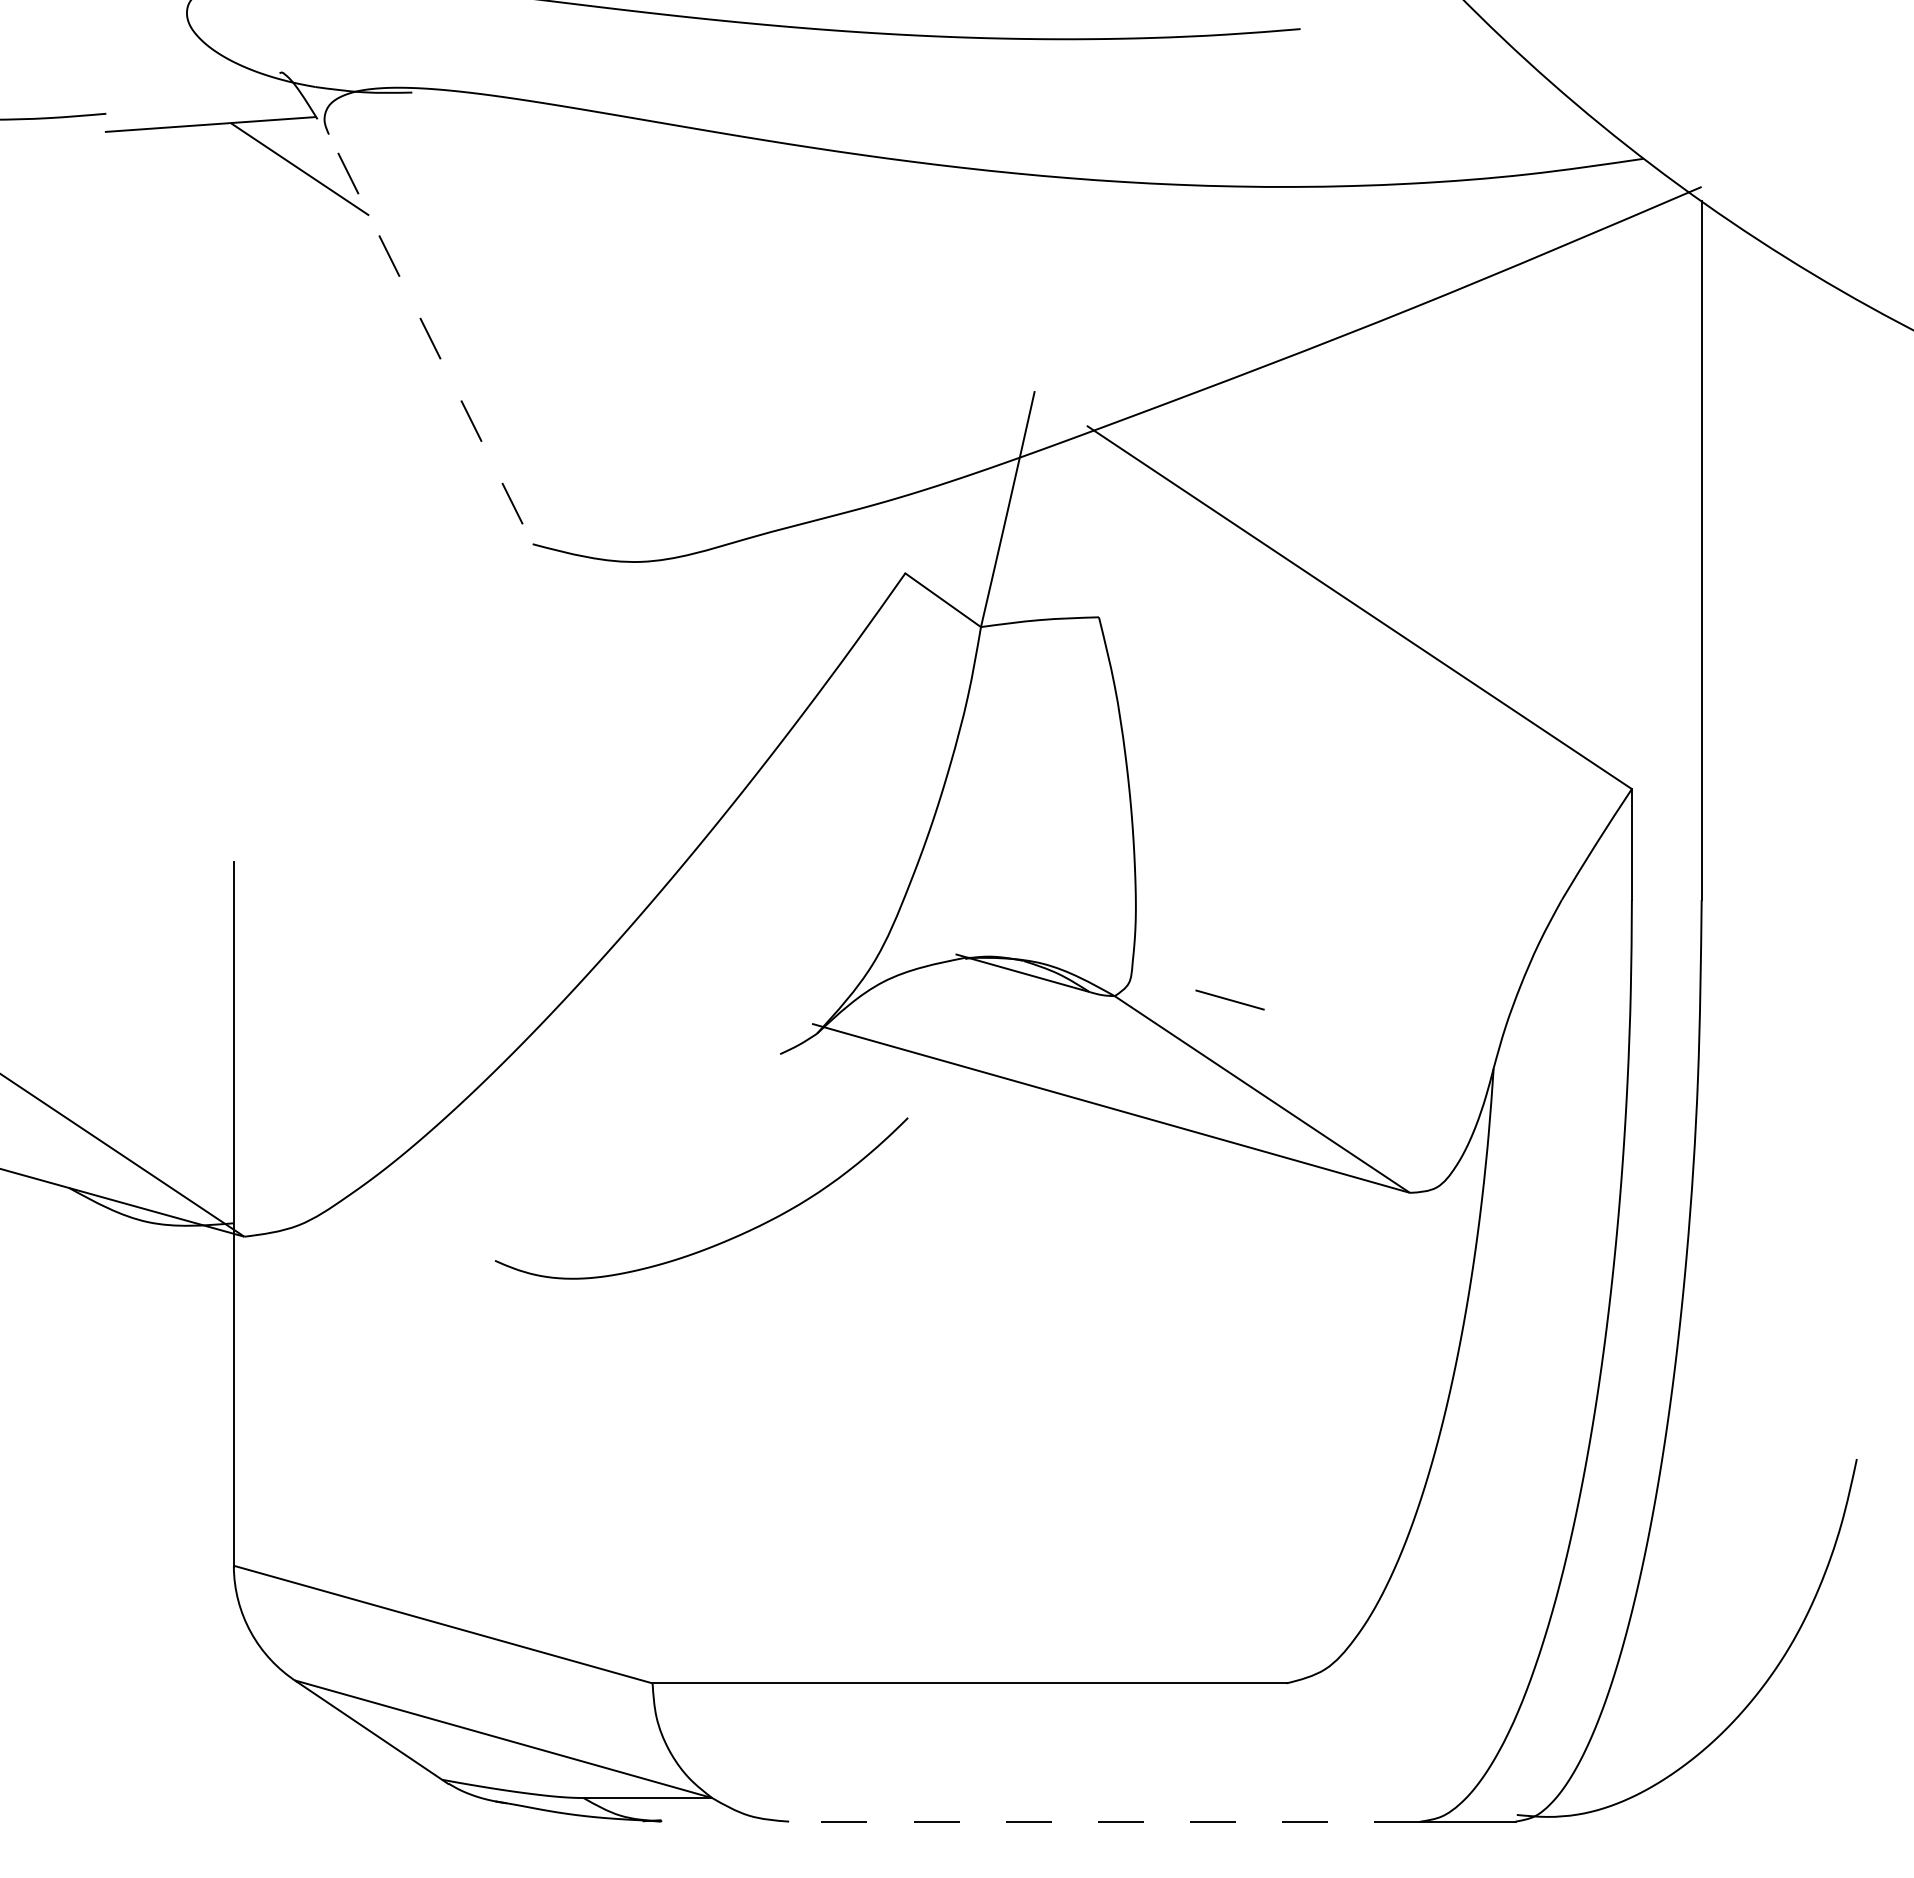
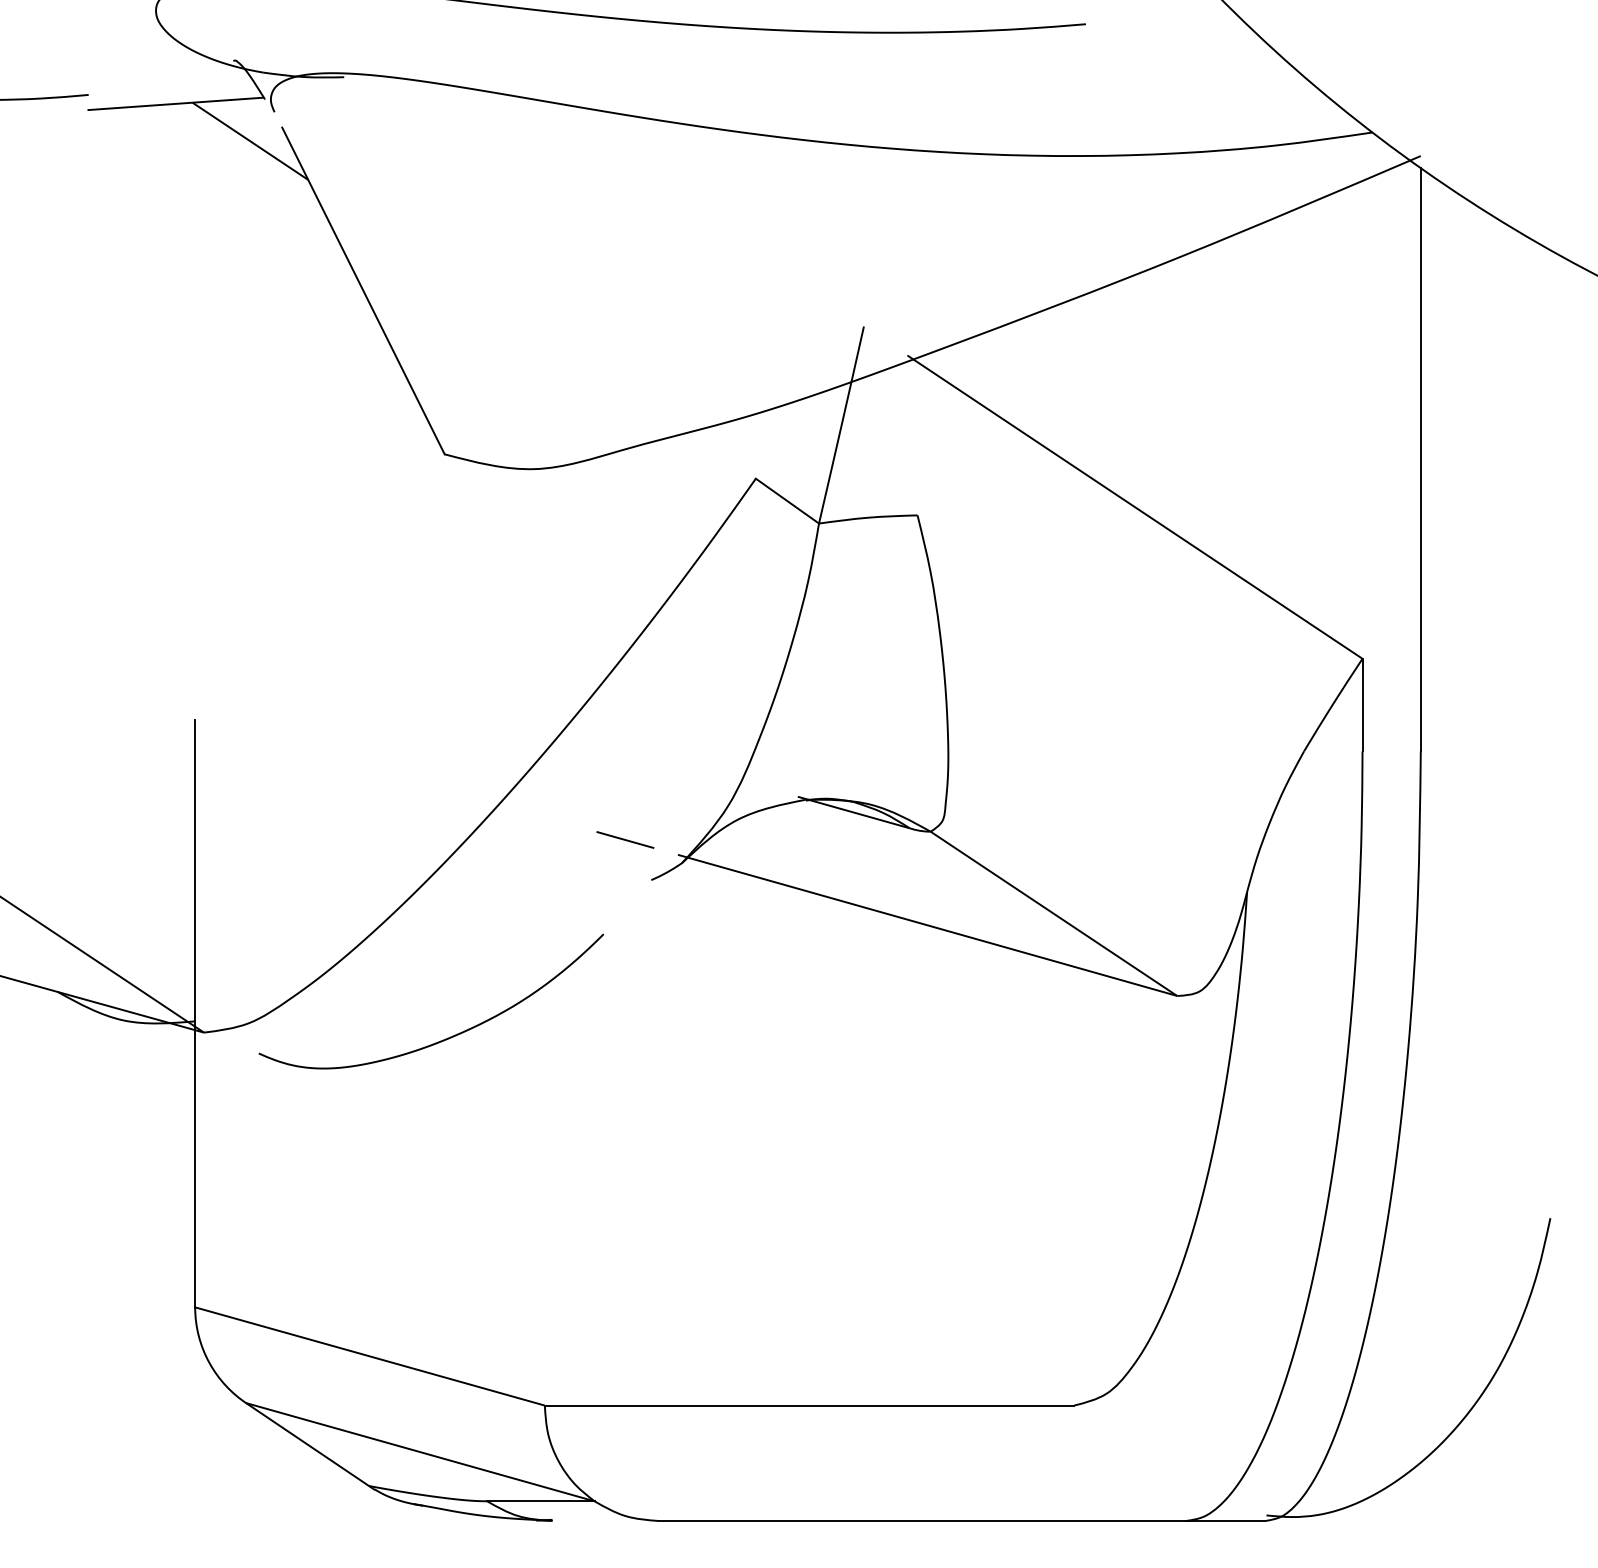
line: (435, 349) -> (363, 291), dashed -> solid
line: (1229, 999) -> (624, 839), moved
curve: (719, 1242) -> (446, 1038), moved
line: (1104, 1821) -> (922, 1520), dashed -> solid

